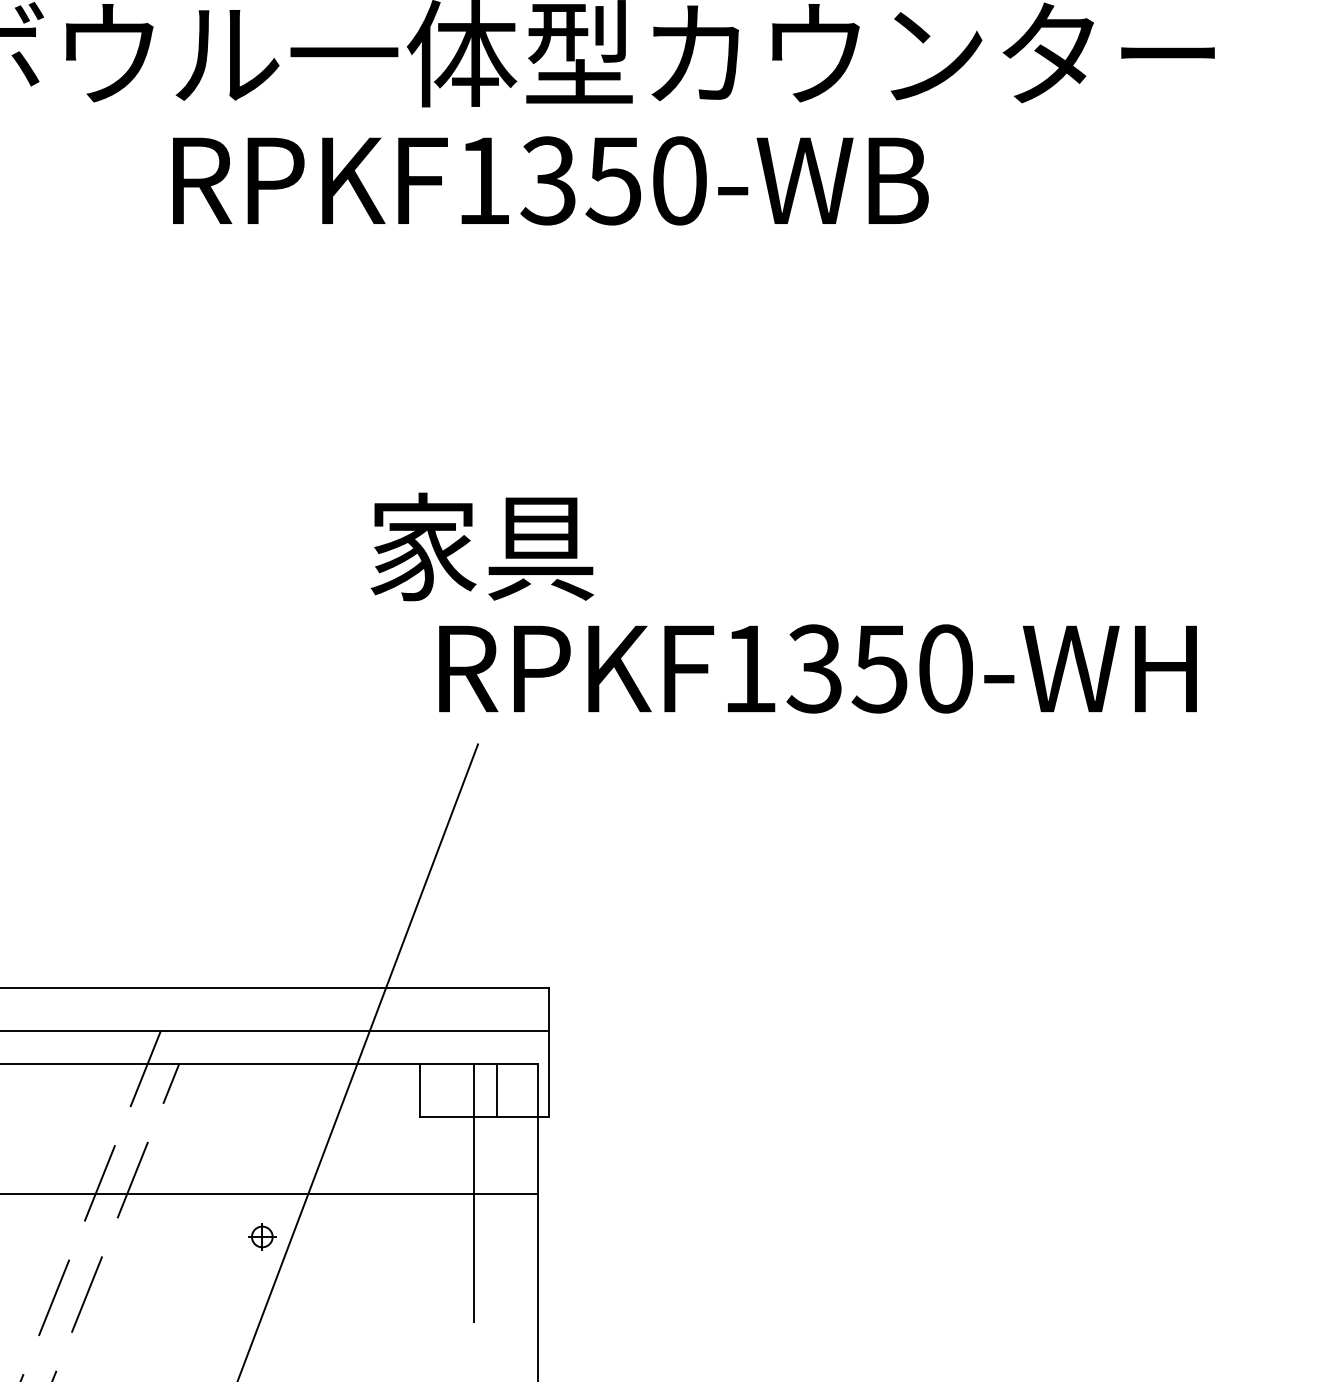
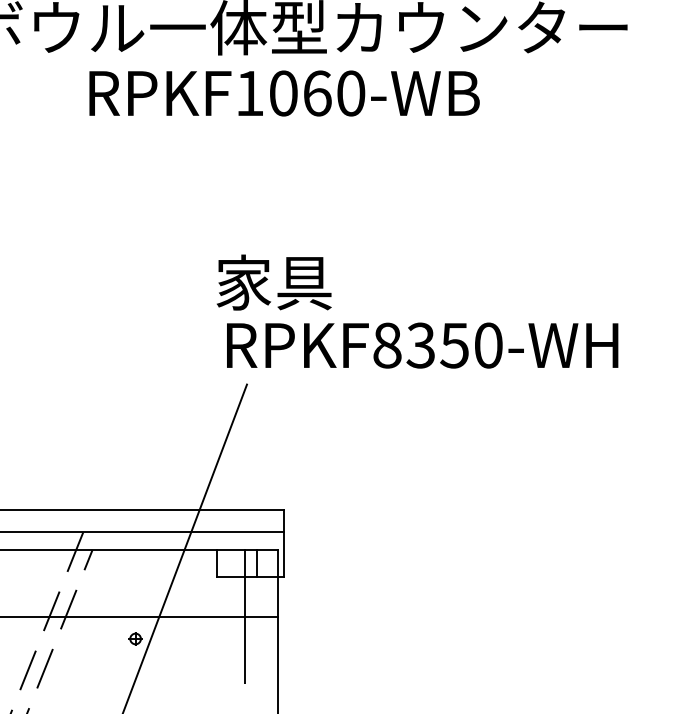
text: (581, 180) -> (300, 93), RPKF1350-WB -> RPKF1060-WB
text: (480, 546) -> (273, 282), moved
text: (750, 668) -> (387, 345), RPKF1350-WH -> RPKF8350-WH

